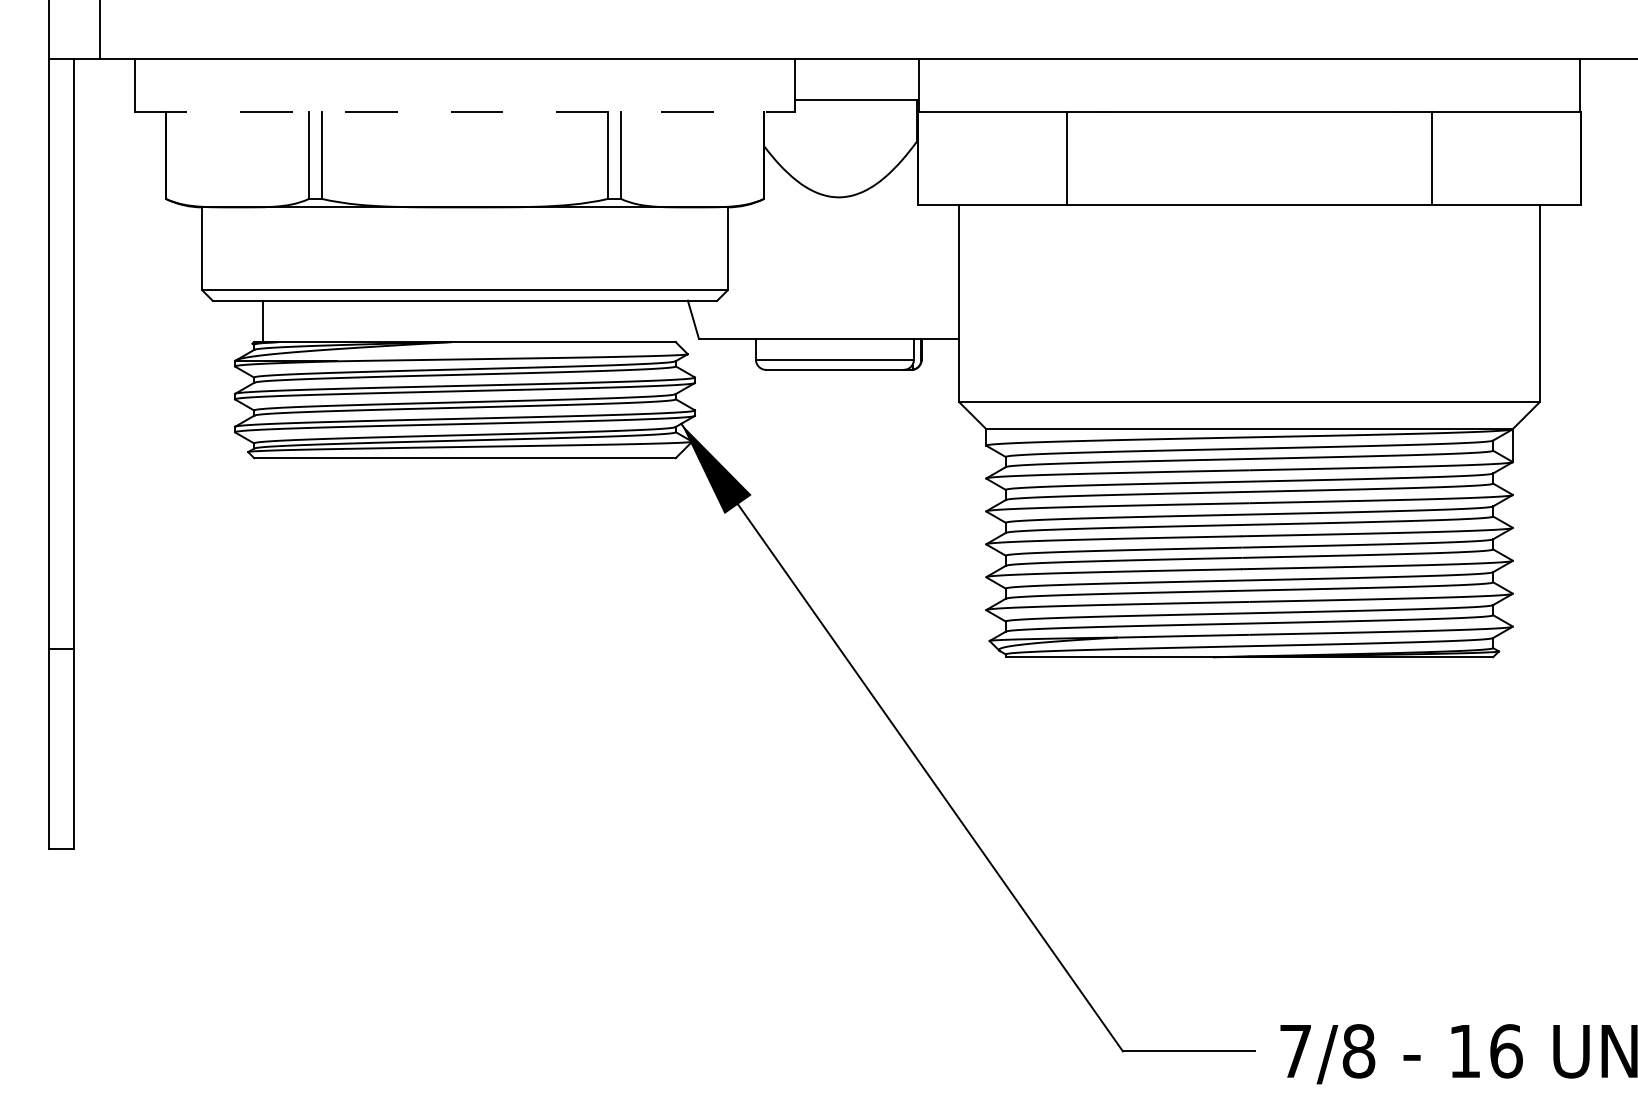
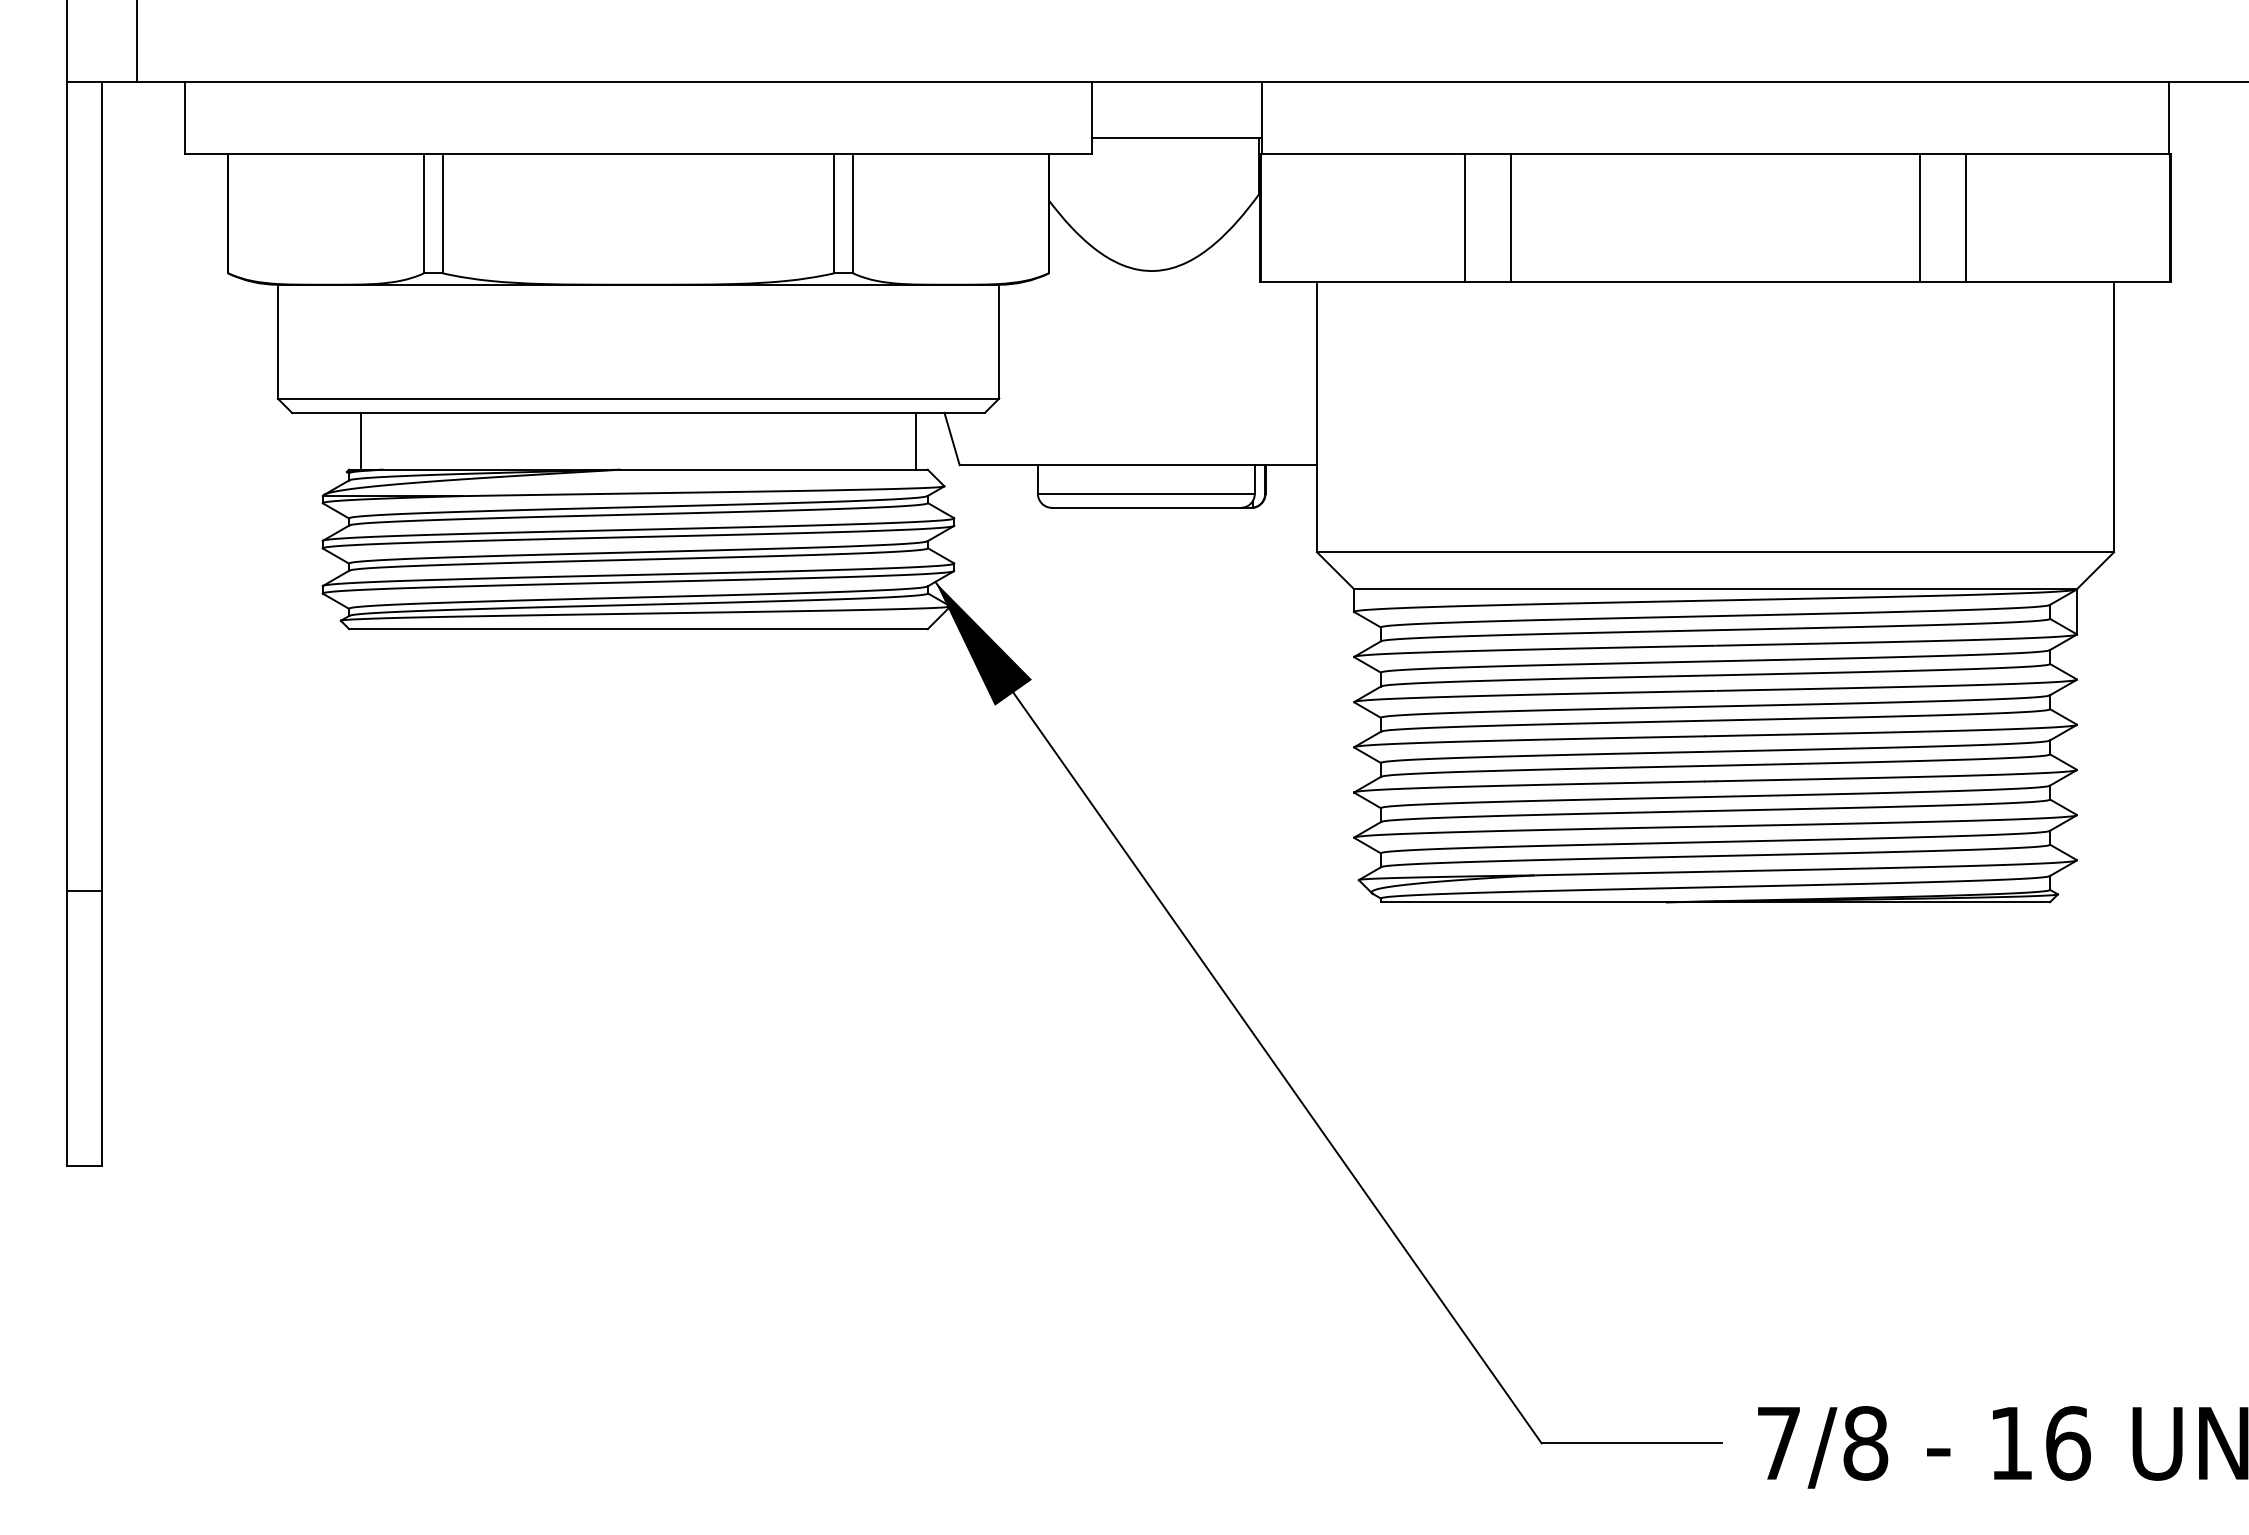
line: (464, 111) -> (638, 153), dashed -> solid
line: (1100, 158) -> (1511, 217), added
line: (1398, 158) -> (1919, 217), added
line: (667, 320) -> (916, 440), added

